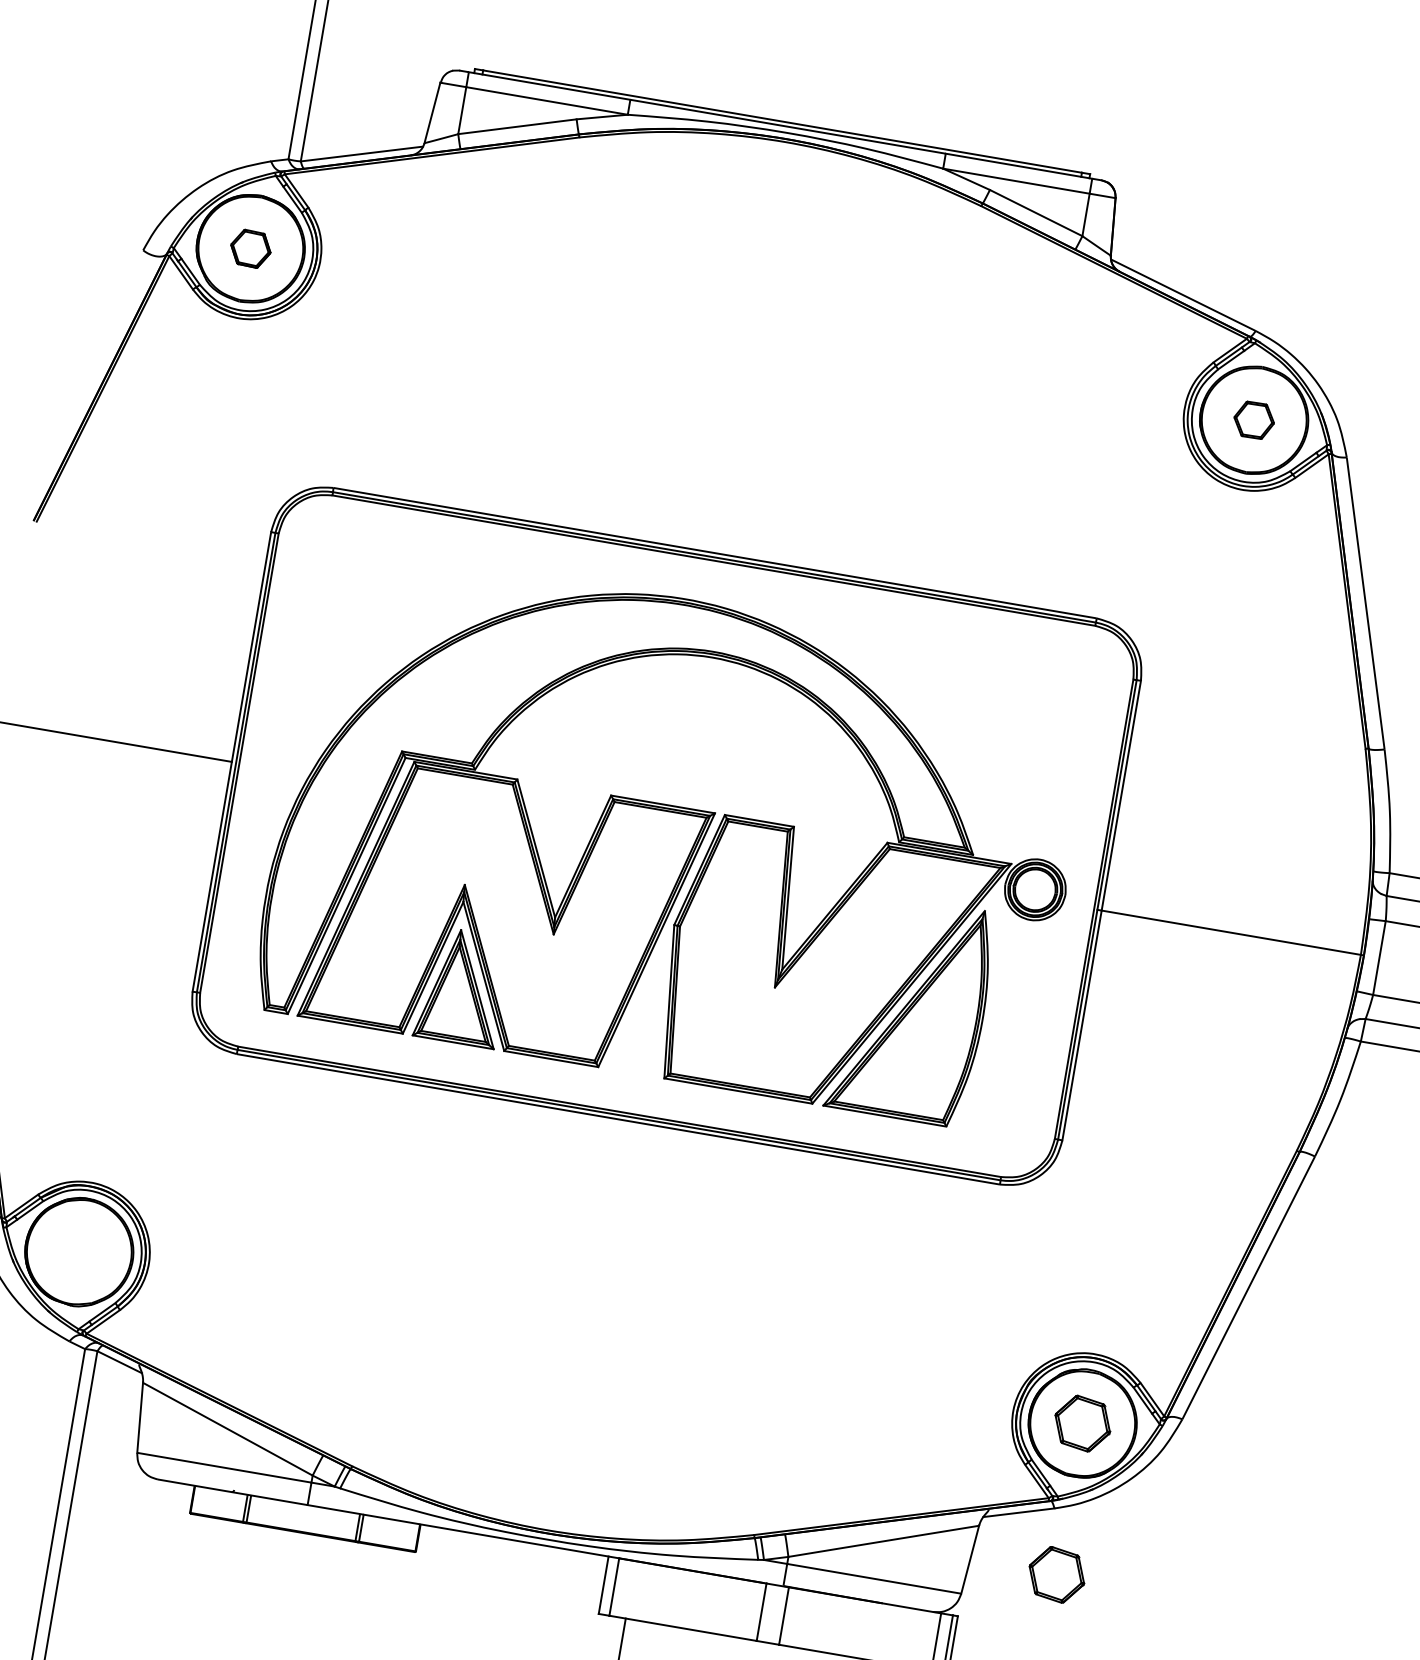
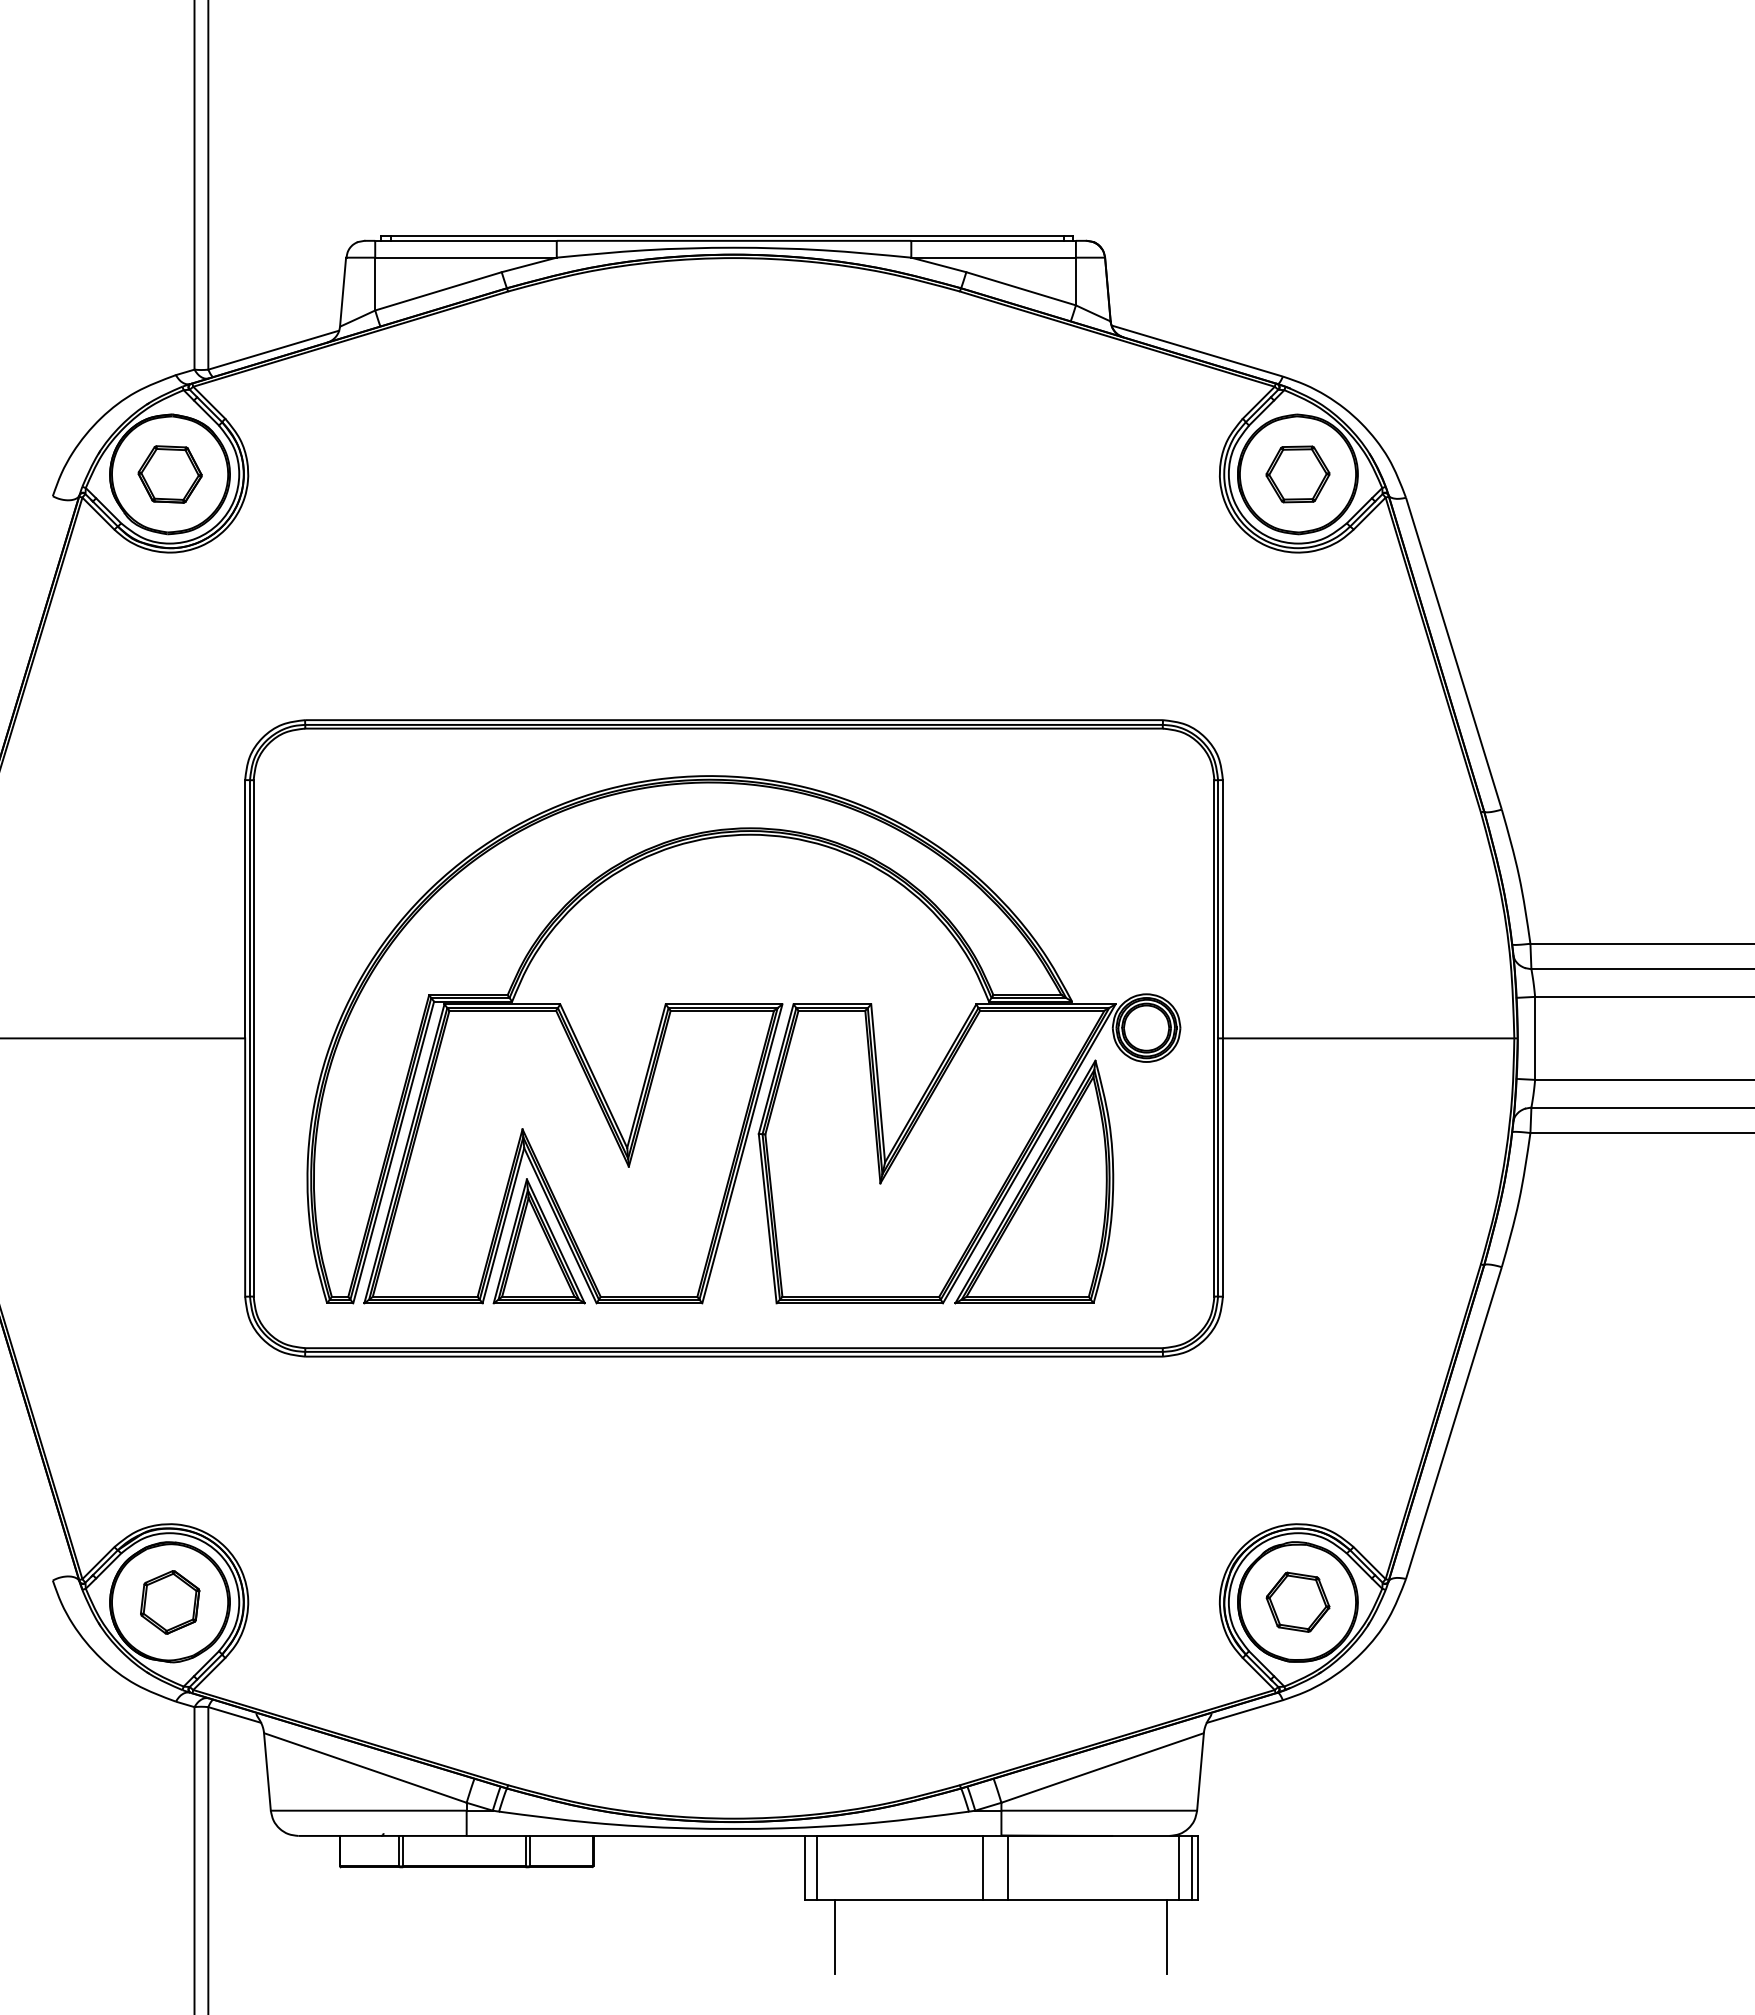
part: (250, 248) -> (169, 474), size x1.43
part: (1253, 420) -> (1297, 474), size x1.43
part: (79, 1252) -> (170, 1602), added
part: (1056, 1574) -> (1297, 1771), removed

